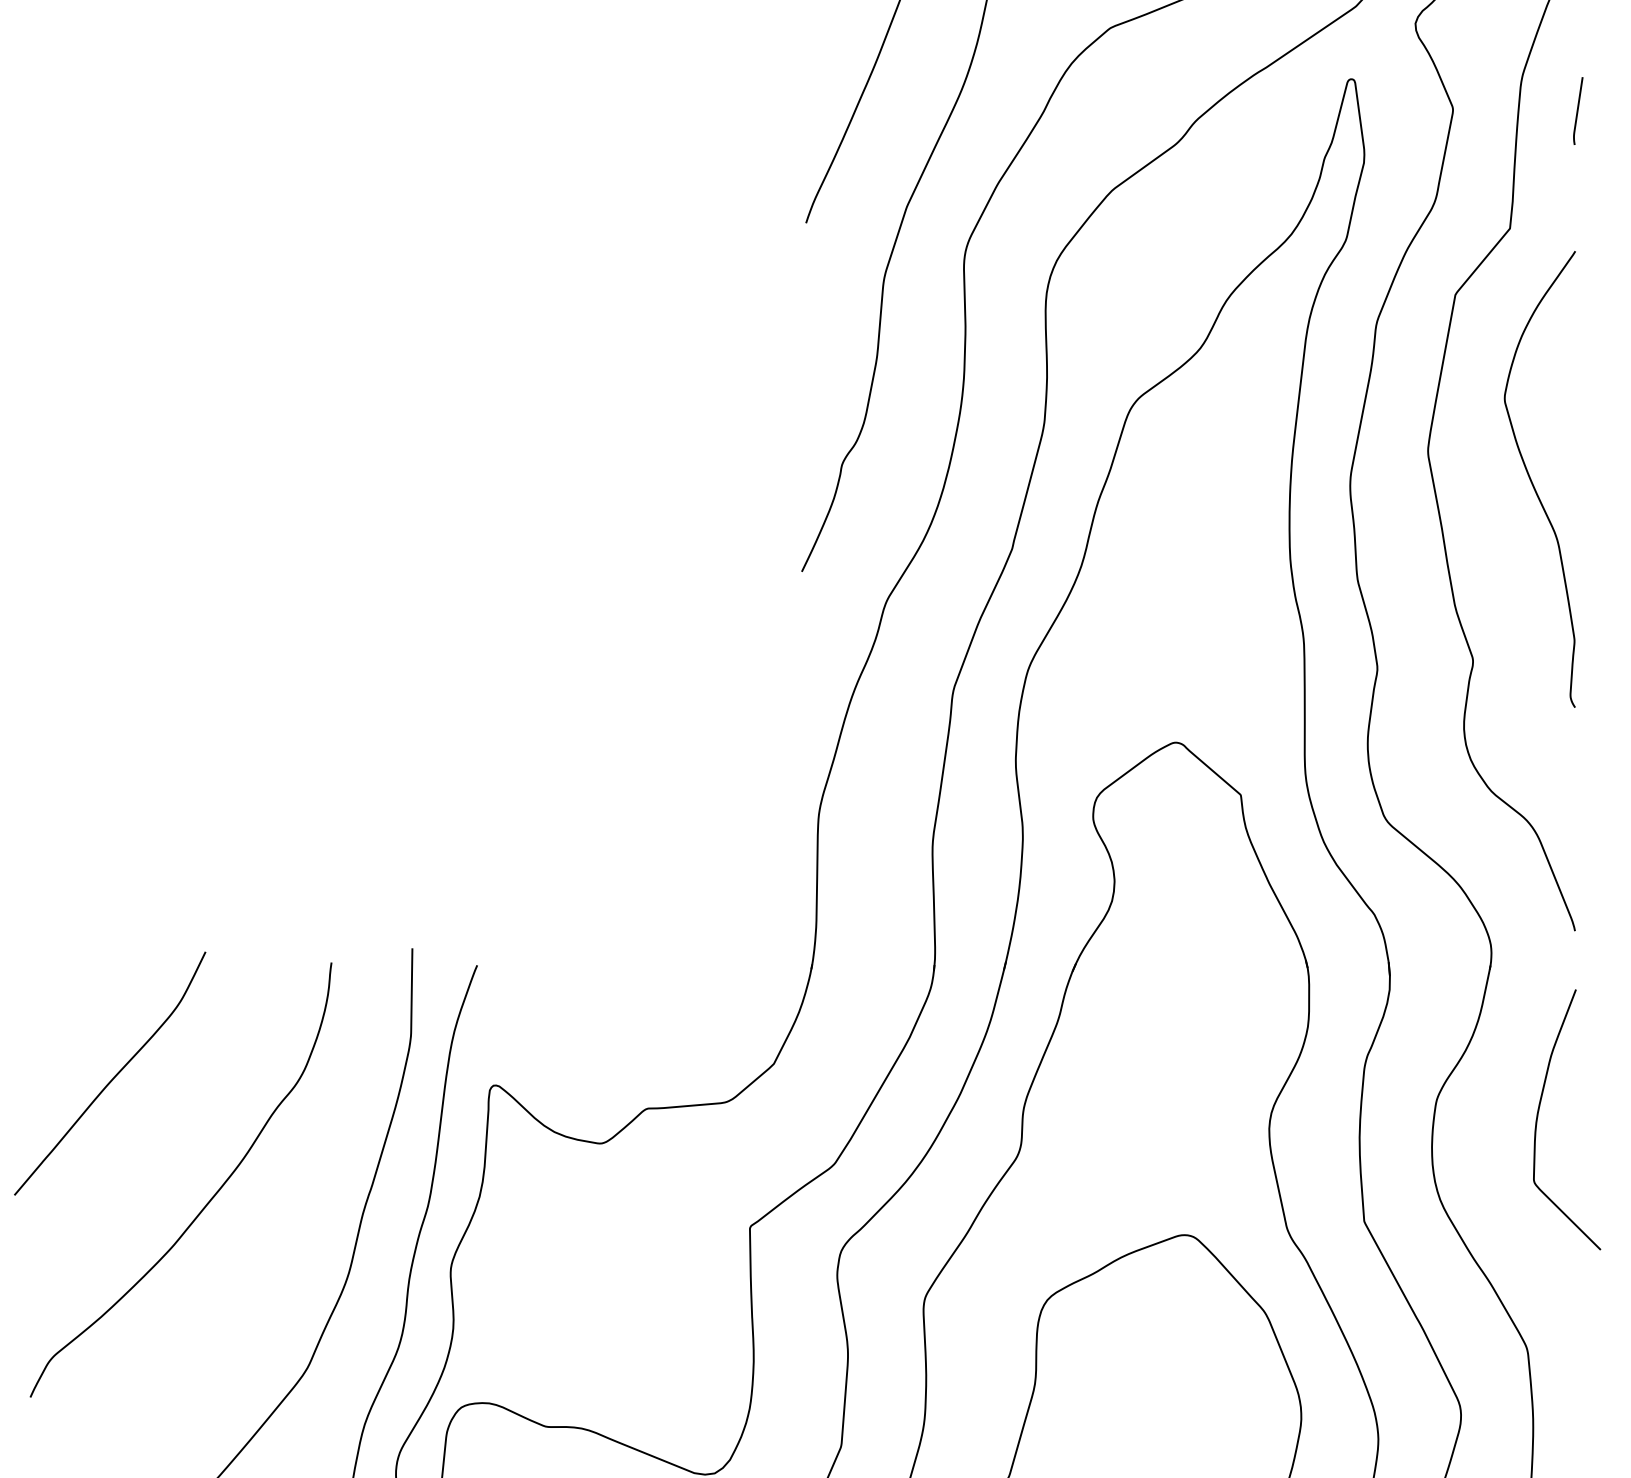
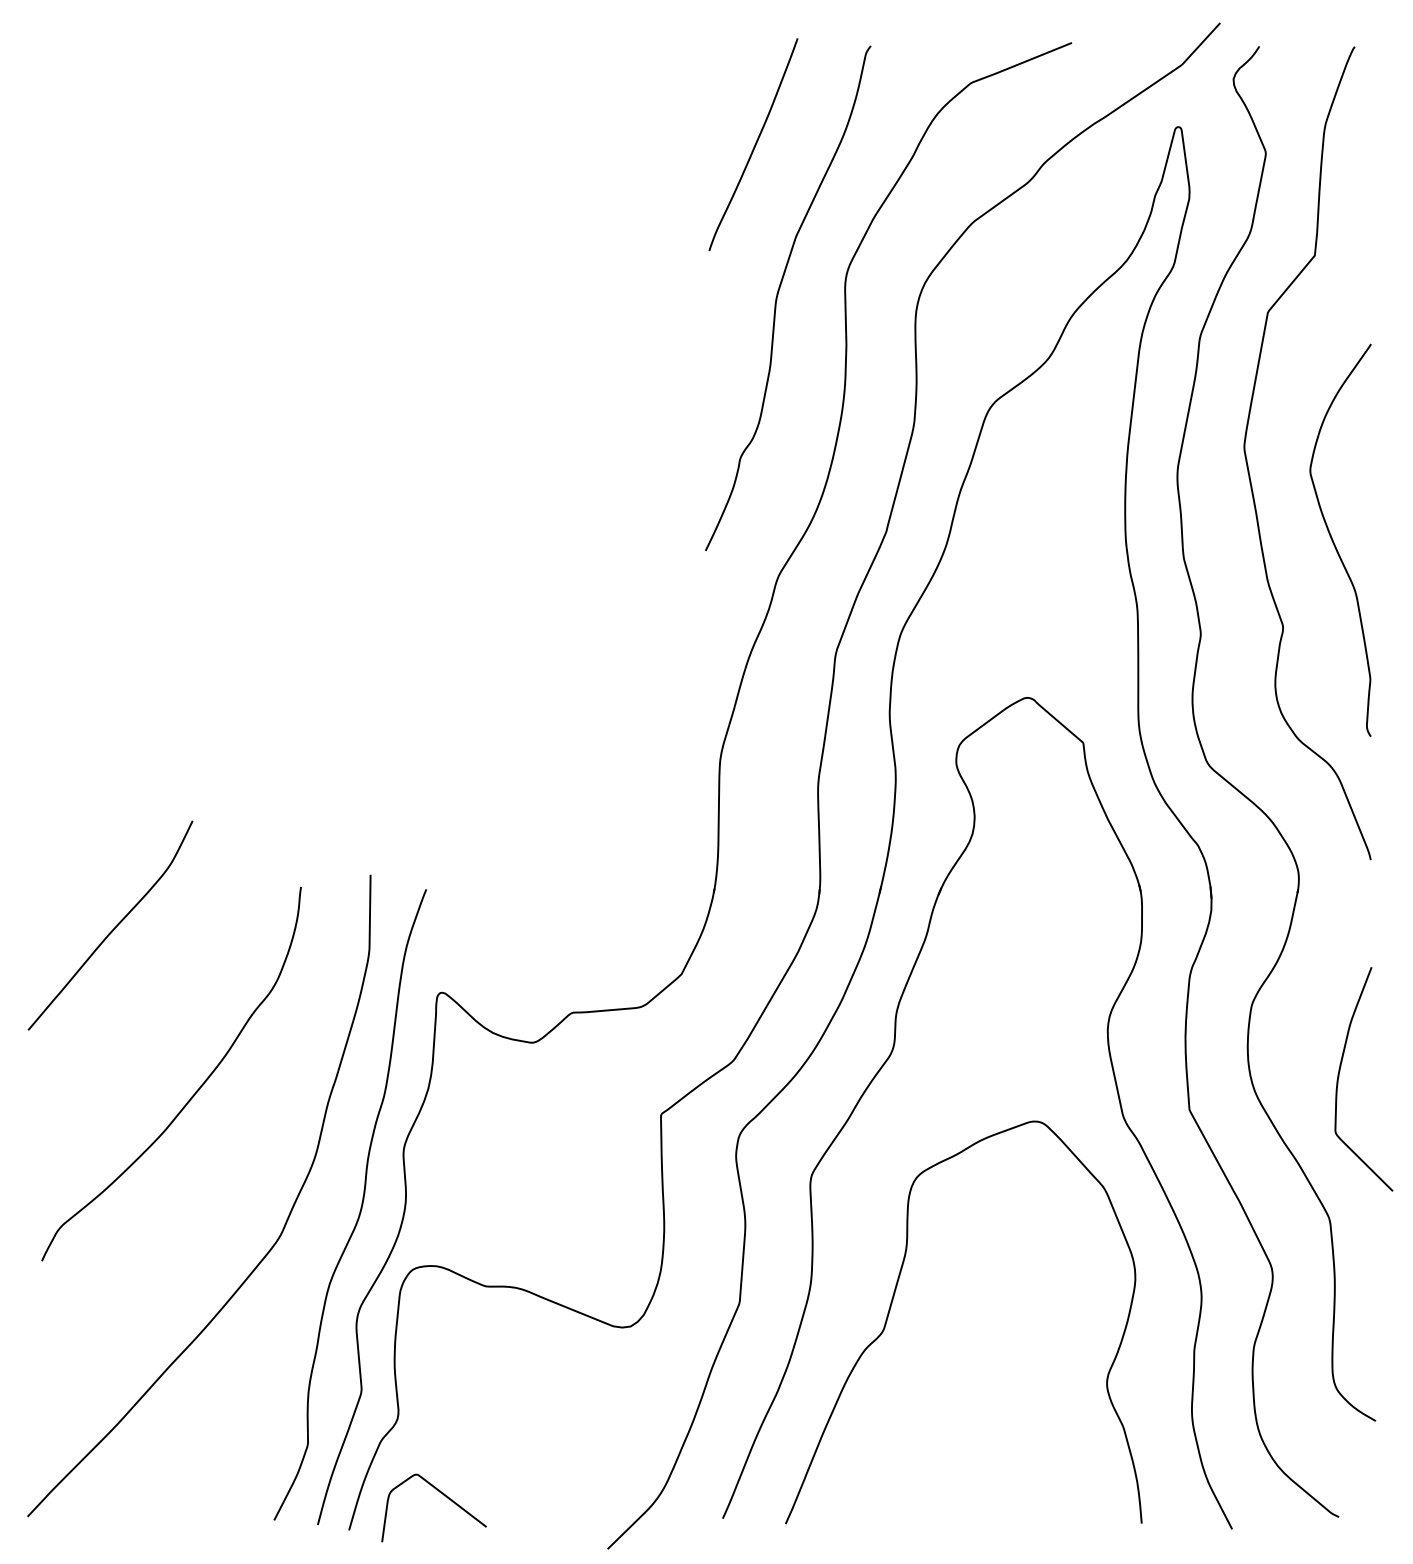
curve: (1578, 111) -> (1373, 154), removed
curve: (1532, 481) -> (1334, 542), moved
curve: (113, 1077) -> (113, 928), moved
curve: (1538, 1117) -> (1339, 1077), moved

